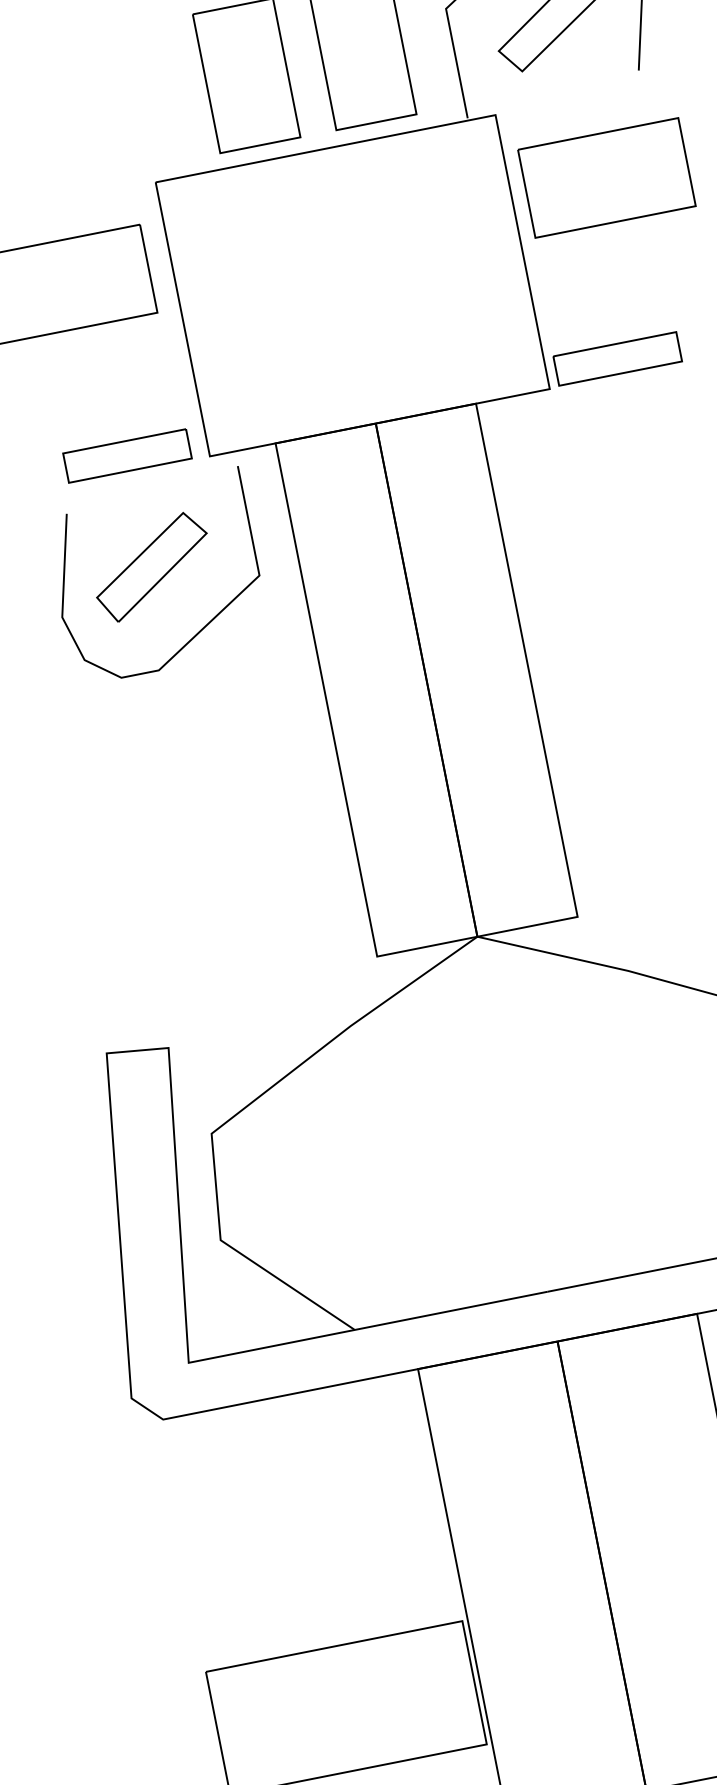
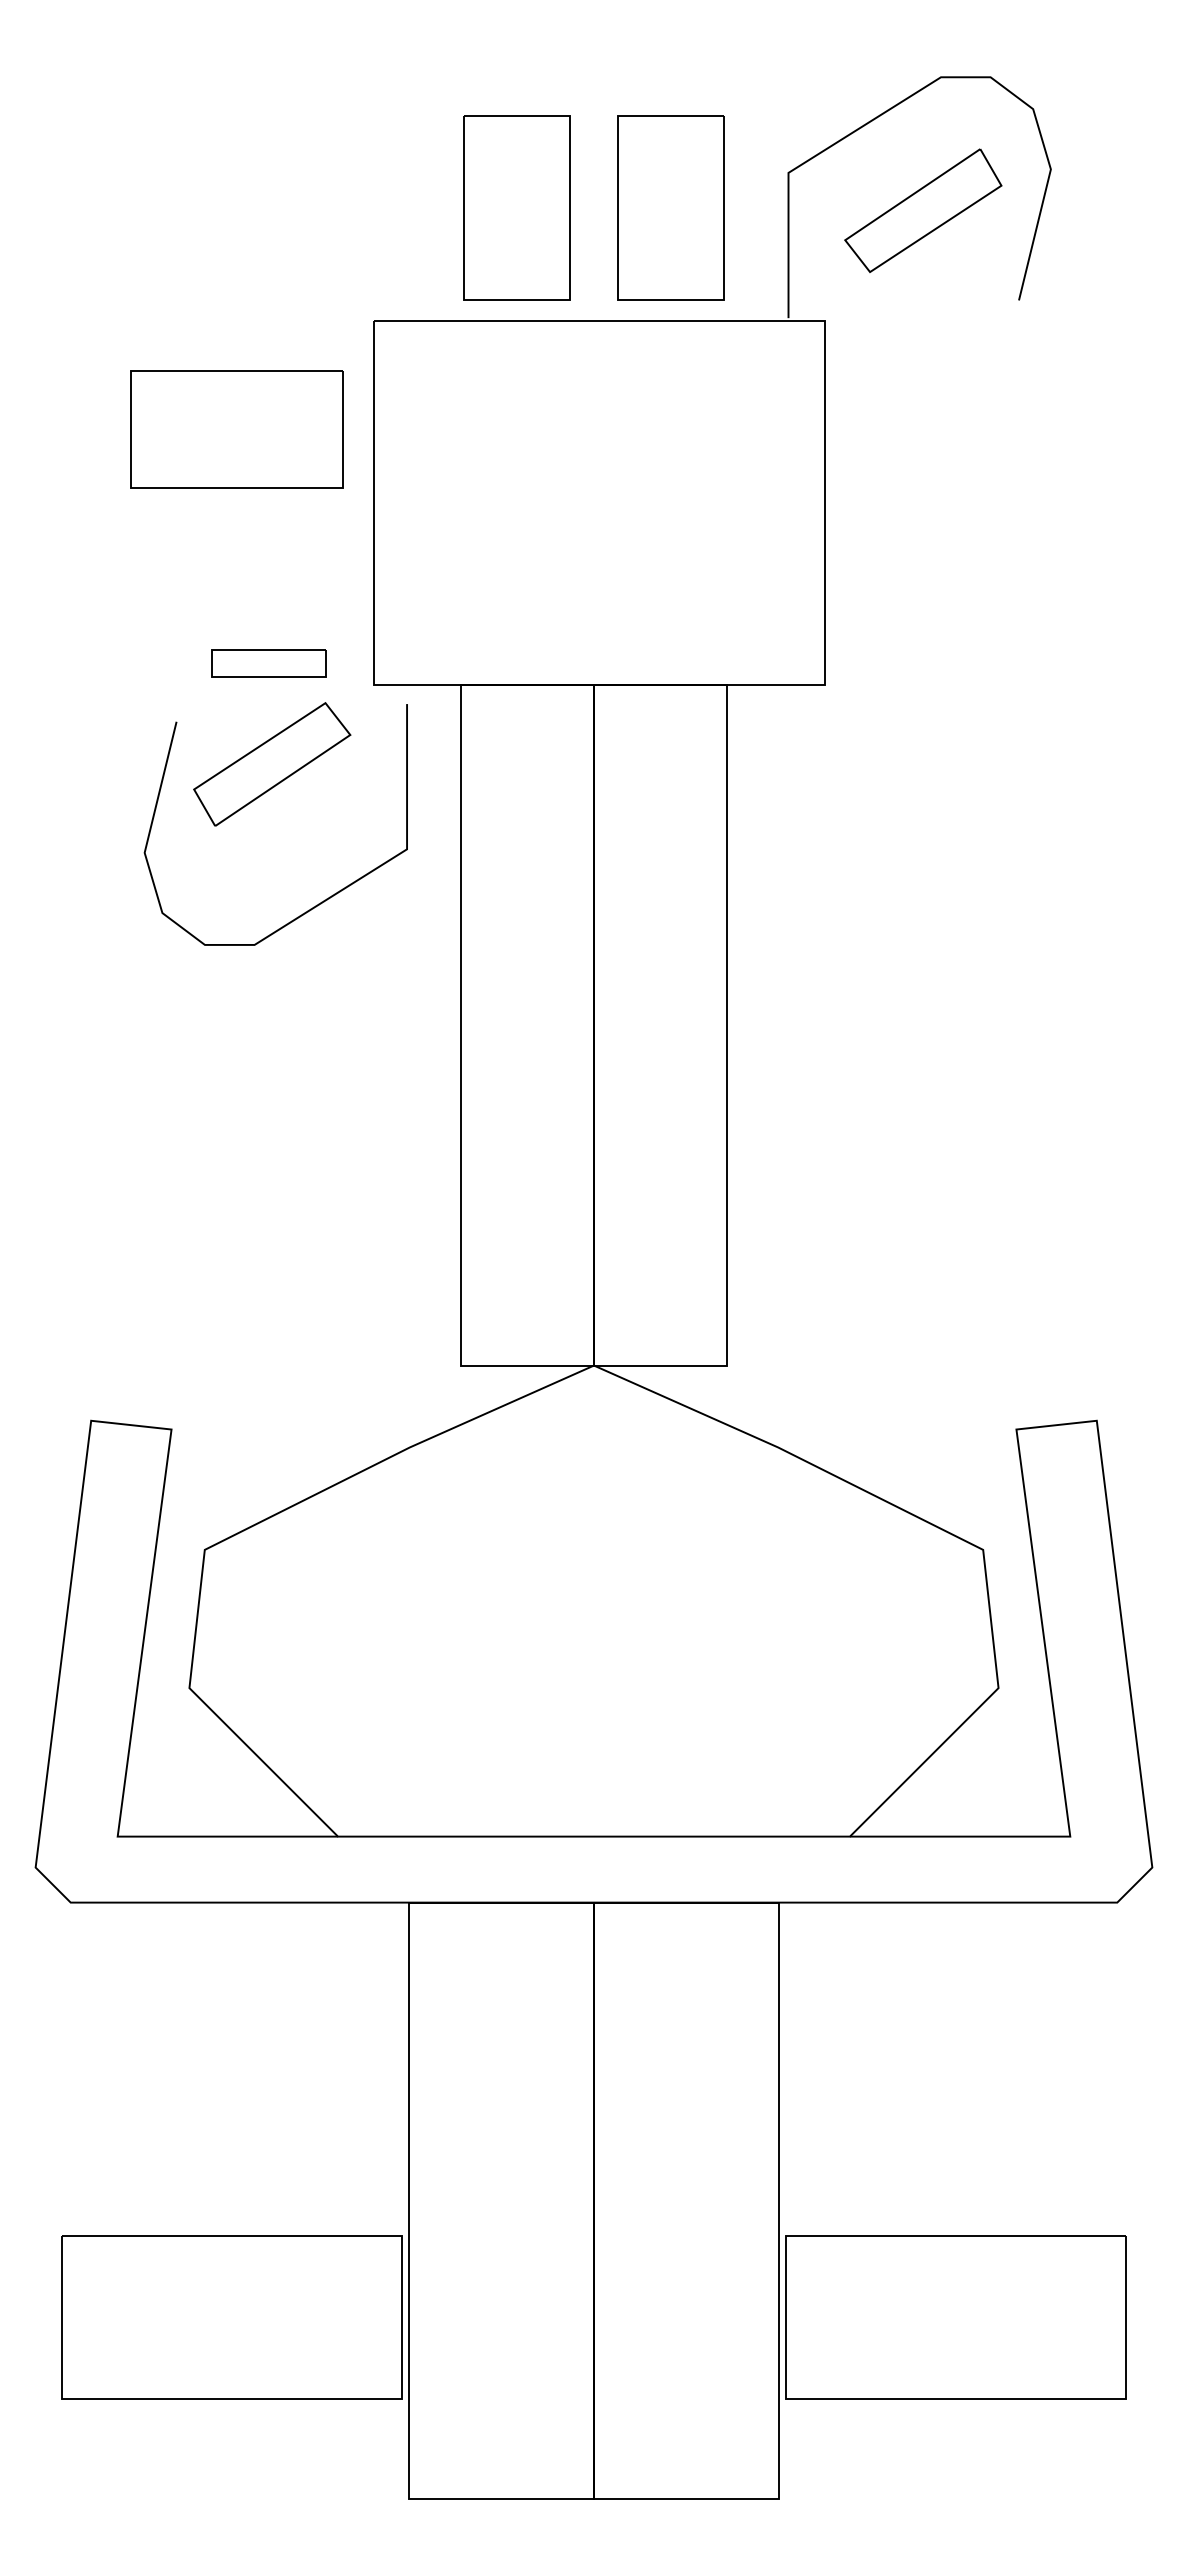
part: (606, 178) -> (950, 429), removed
part: (617, 359) -> (919, 663), removed
part: (127, 456) -> (268, 663), size x0.7
part: (152, 567) -> (272, 764), moved

